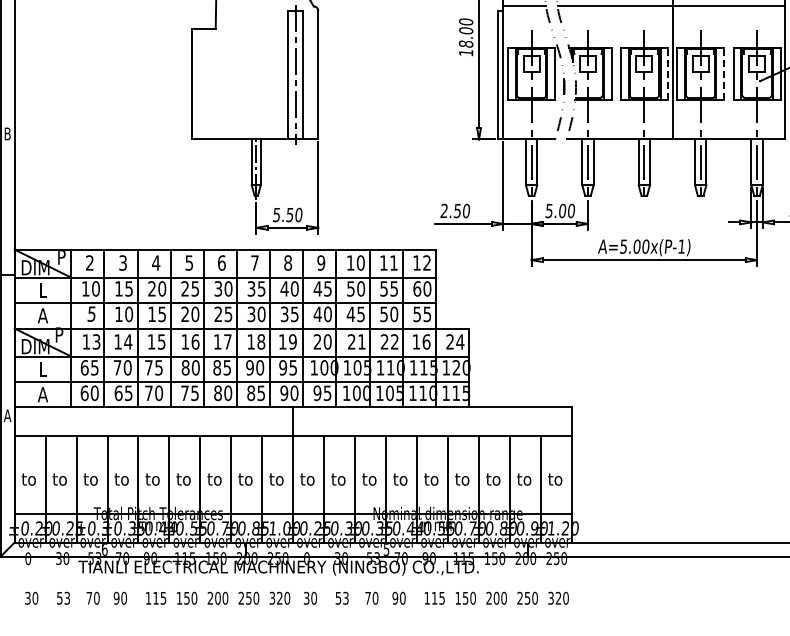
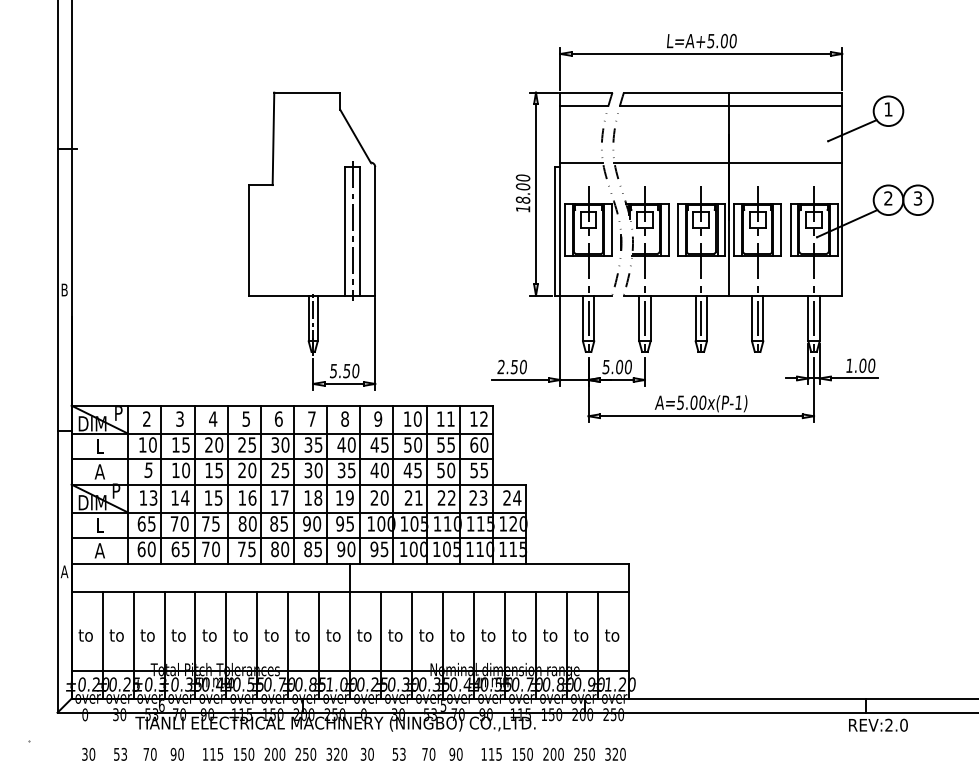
line: (667, 74) -> (724, 230), dashed -> solid
line: (724, 74) -> (781, 230), dashed -> solid
text: (421, 341) -> (478, 497), 16 -> 23

